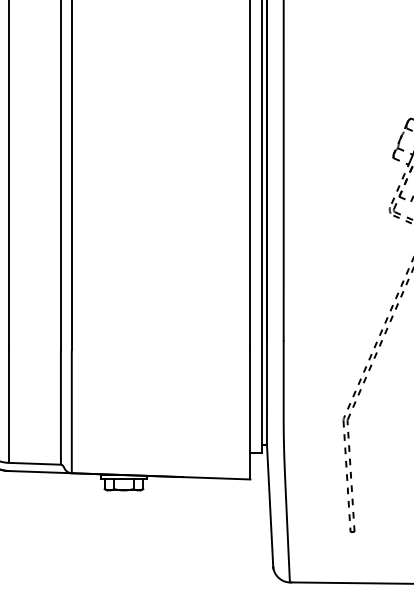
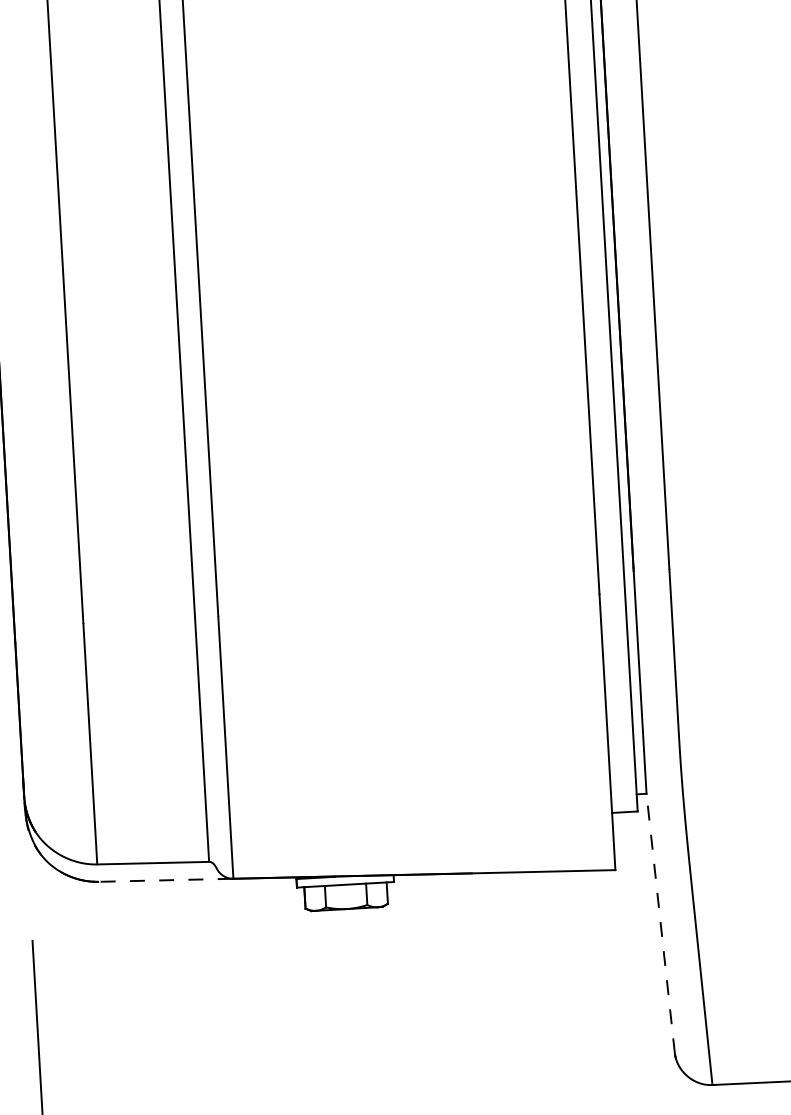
line: (39, 472) -> (164, 881), solid -> dashed
line: (270, 505) -> (661, 923), solid -> dashed

